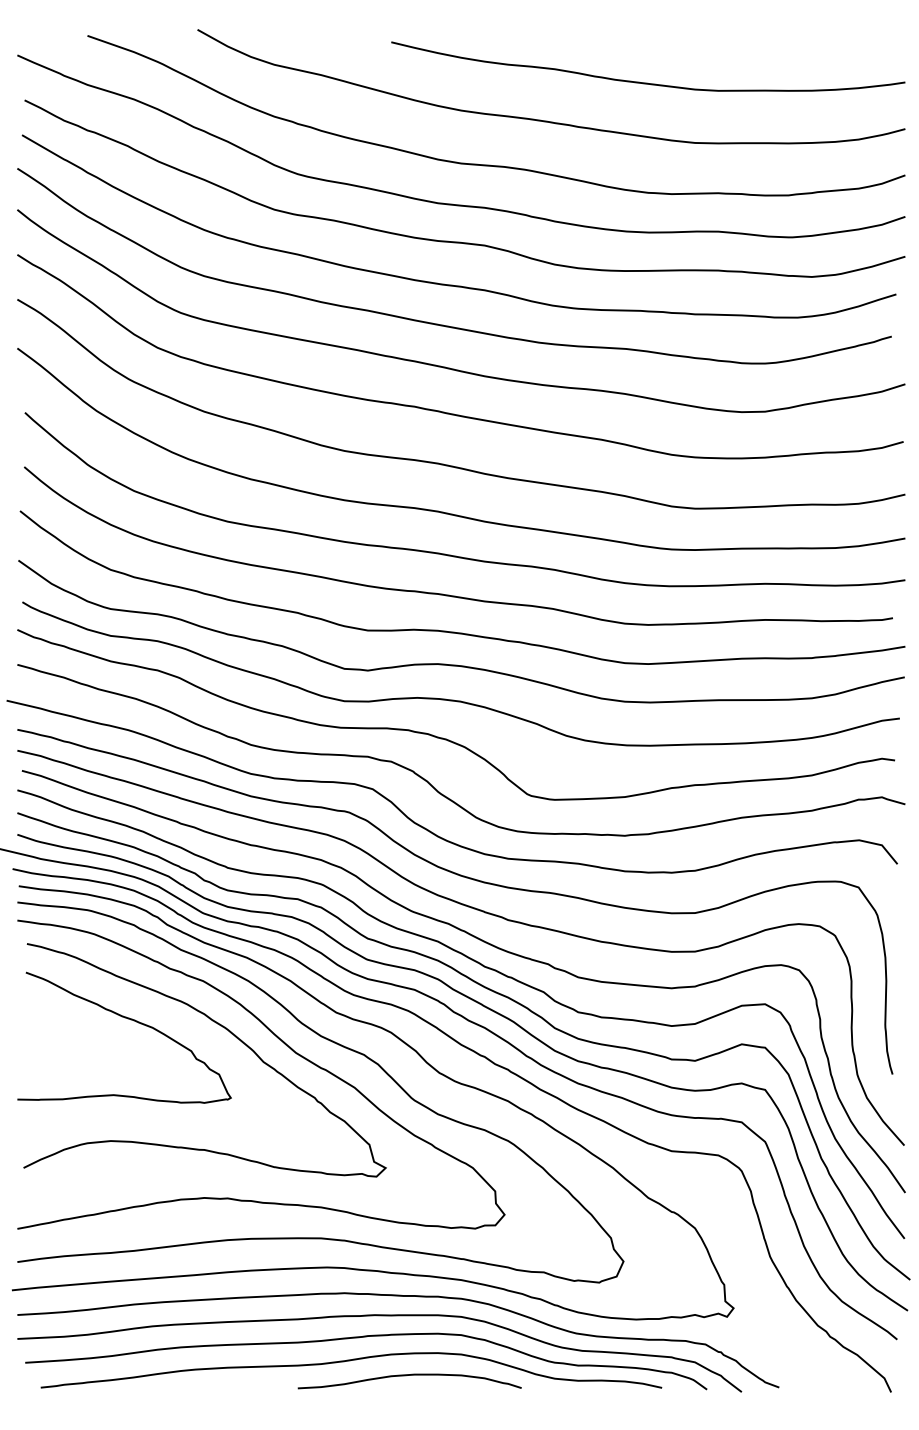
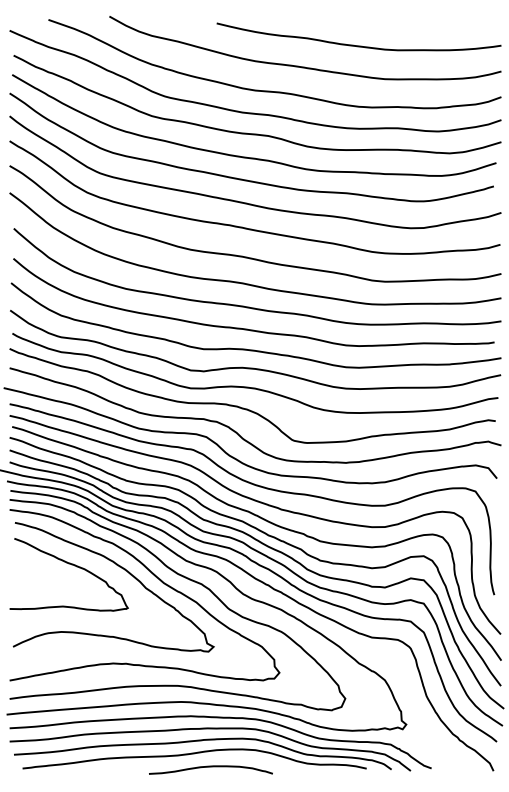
curve: (408, 1376) -> (210, 767), moved

